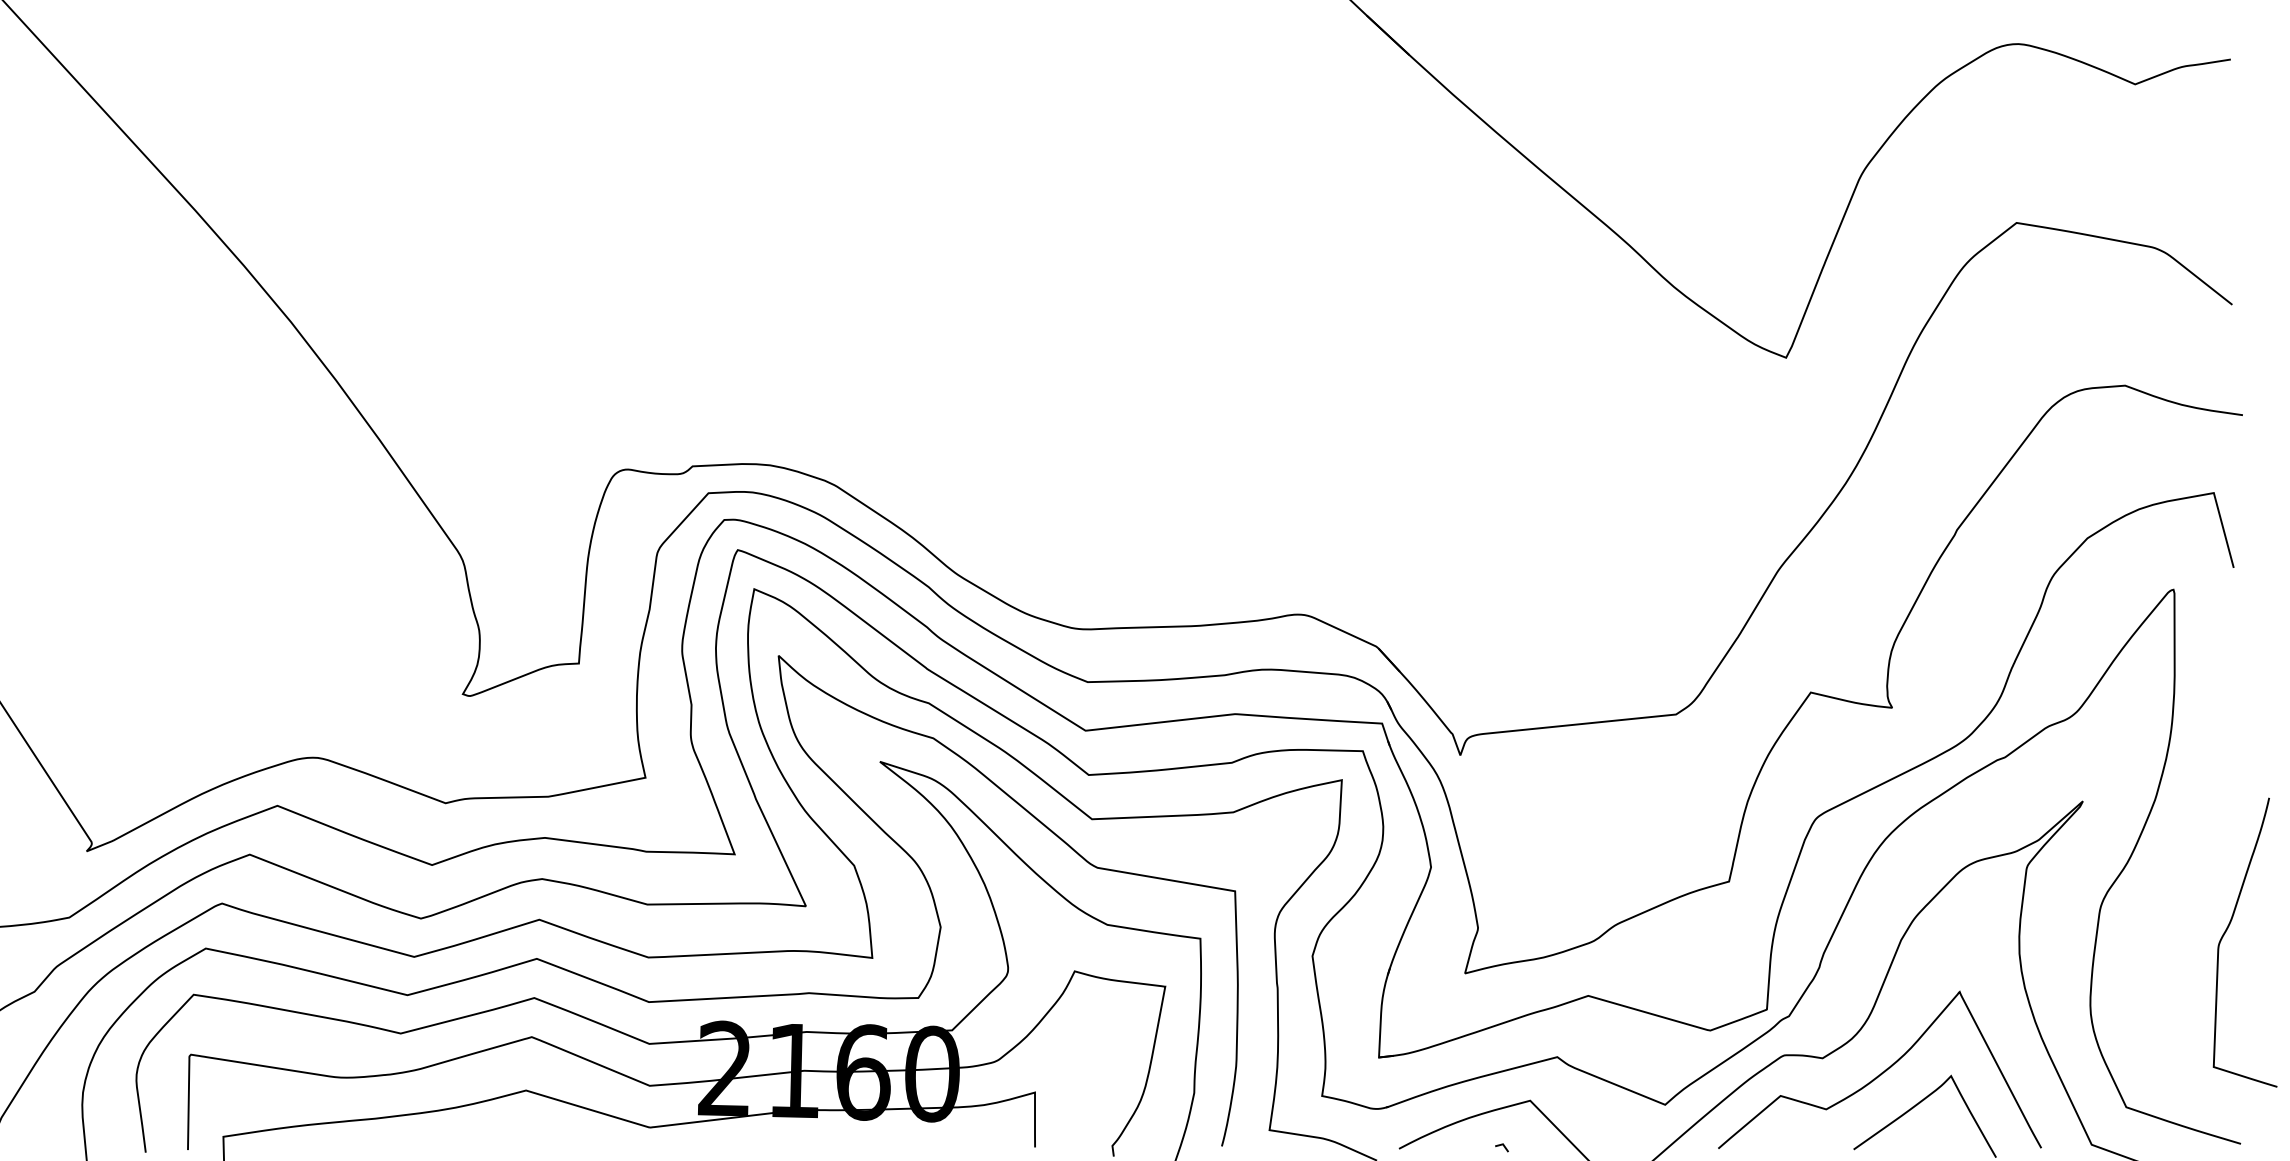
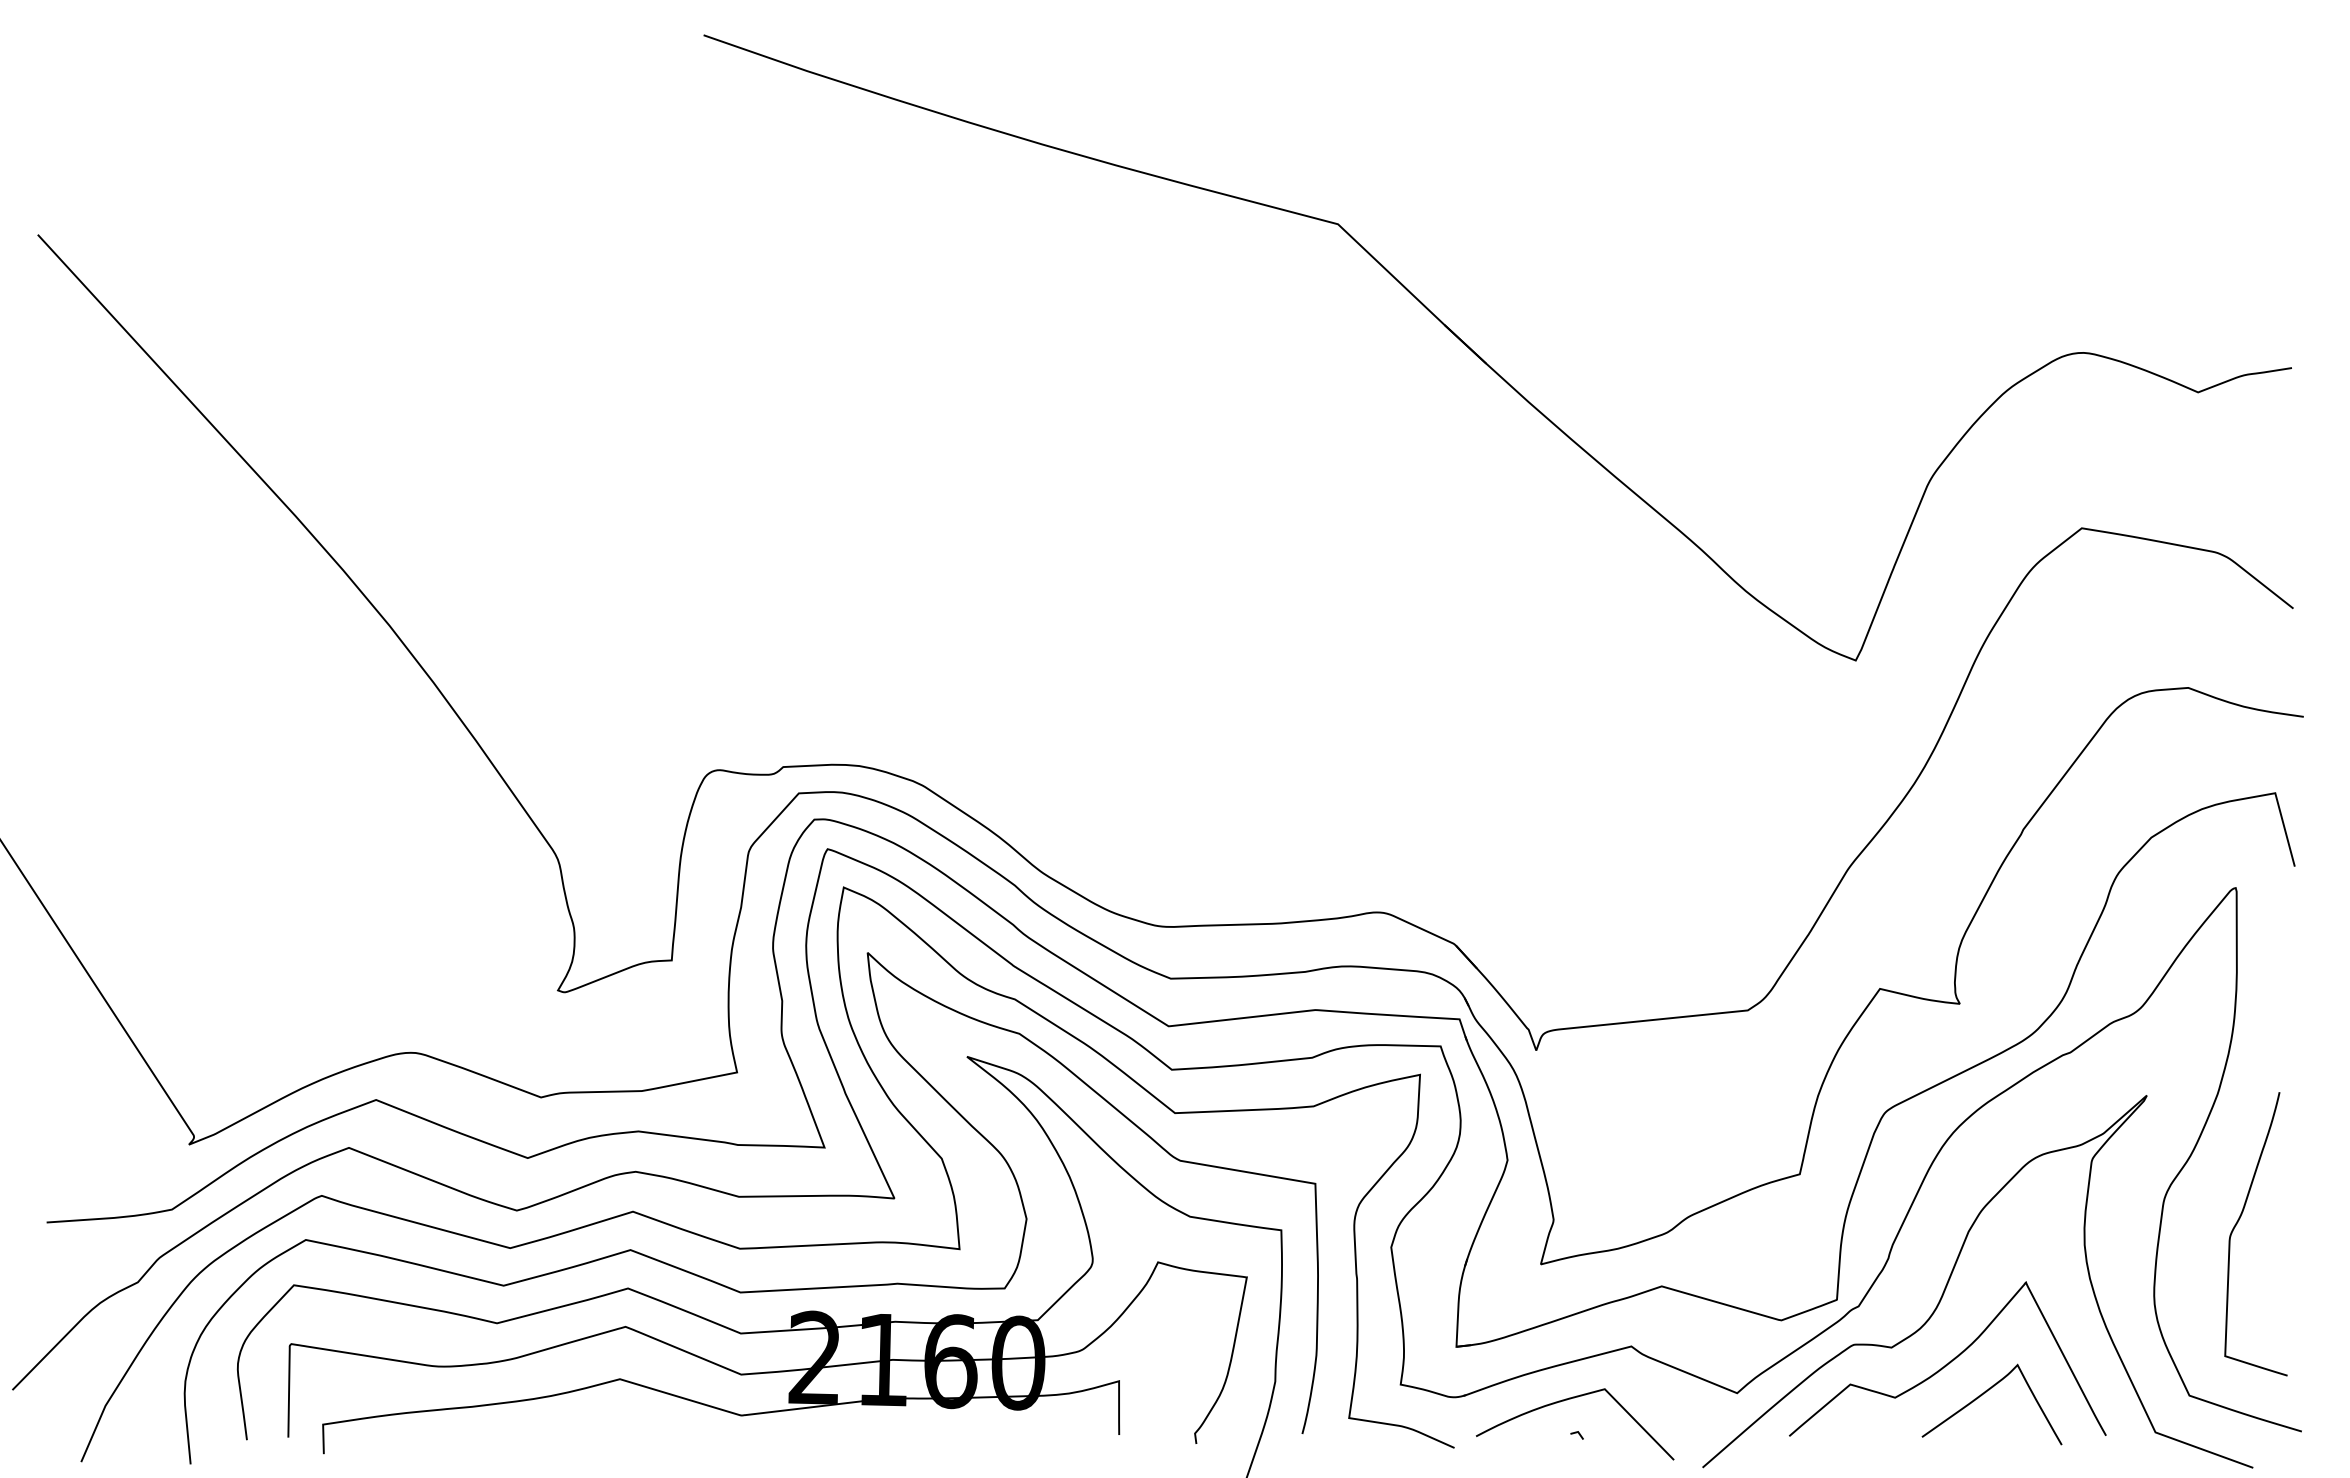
curve: (2226, 932) -> (2237, 1224), moved

